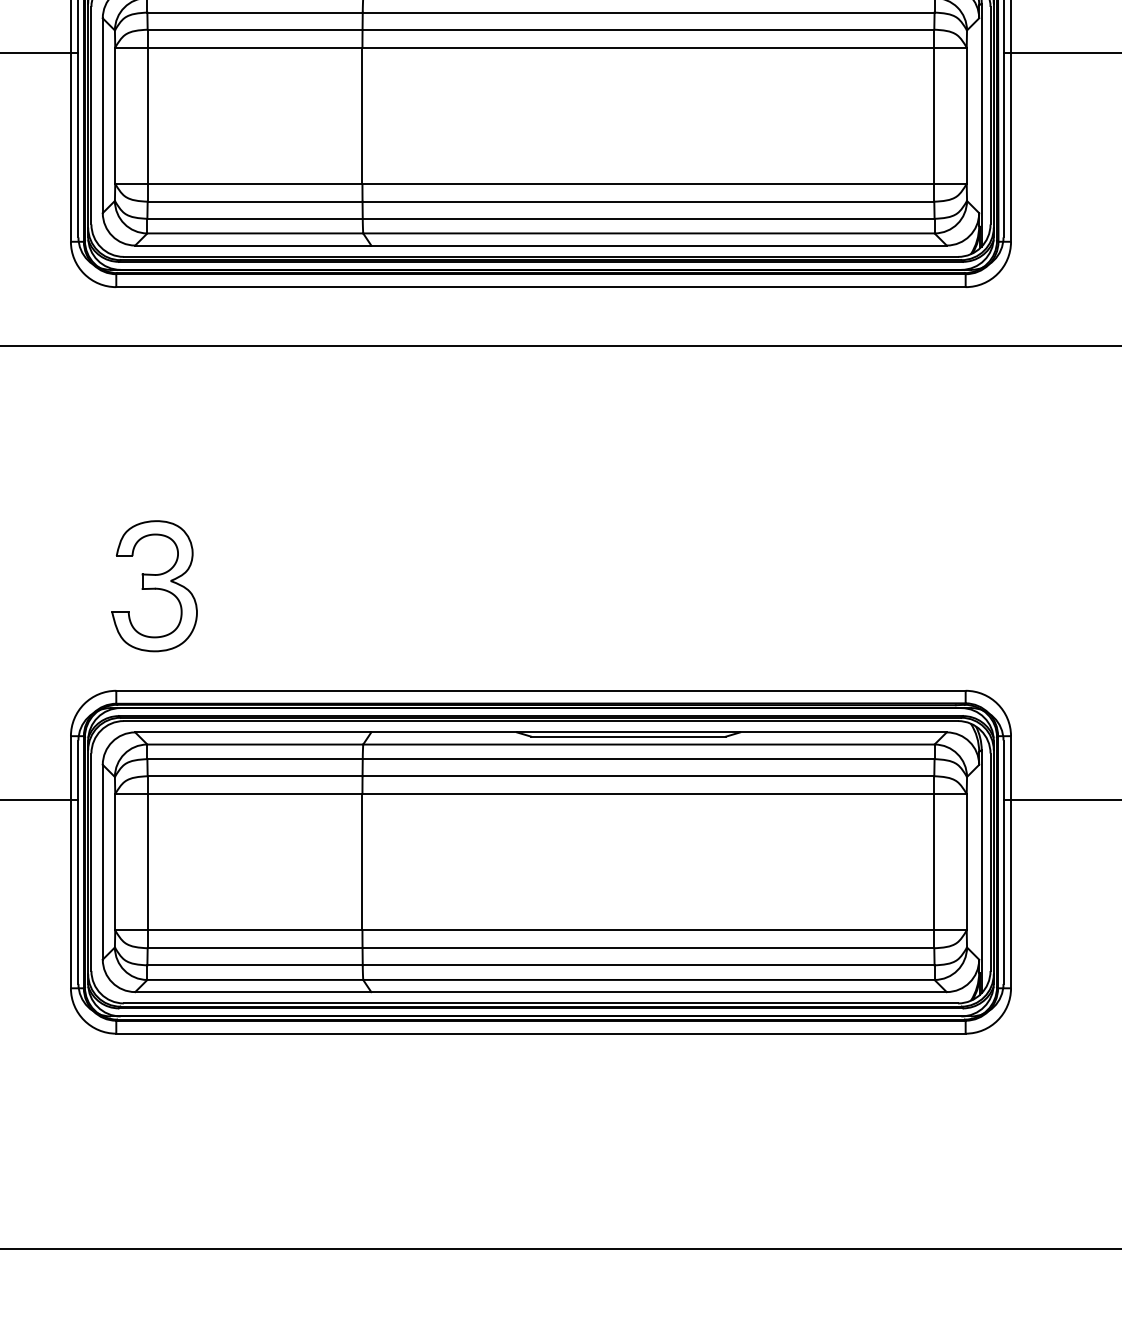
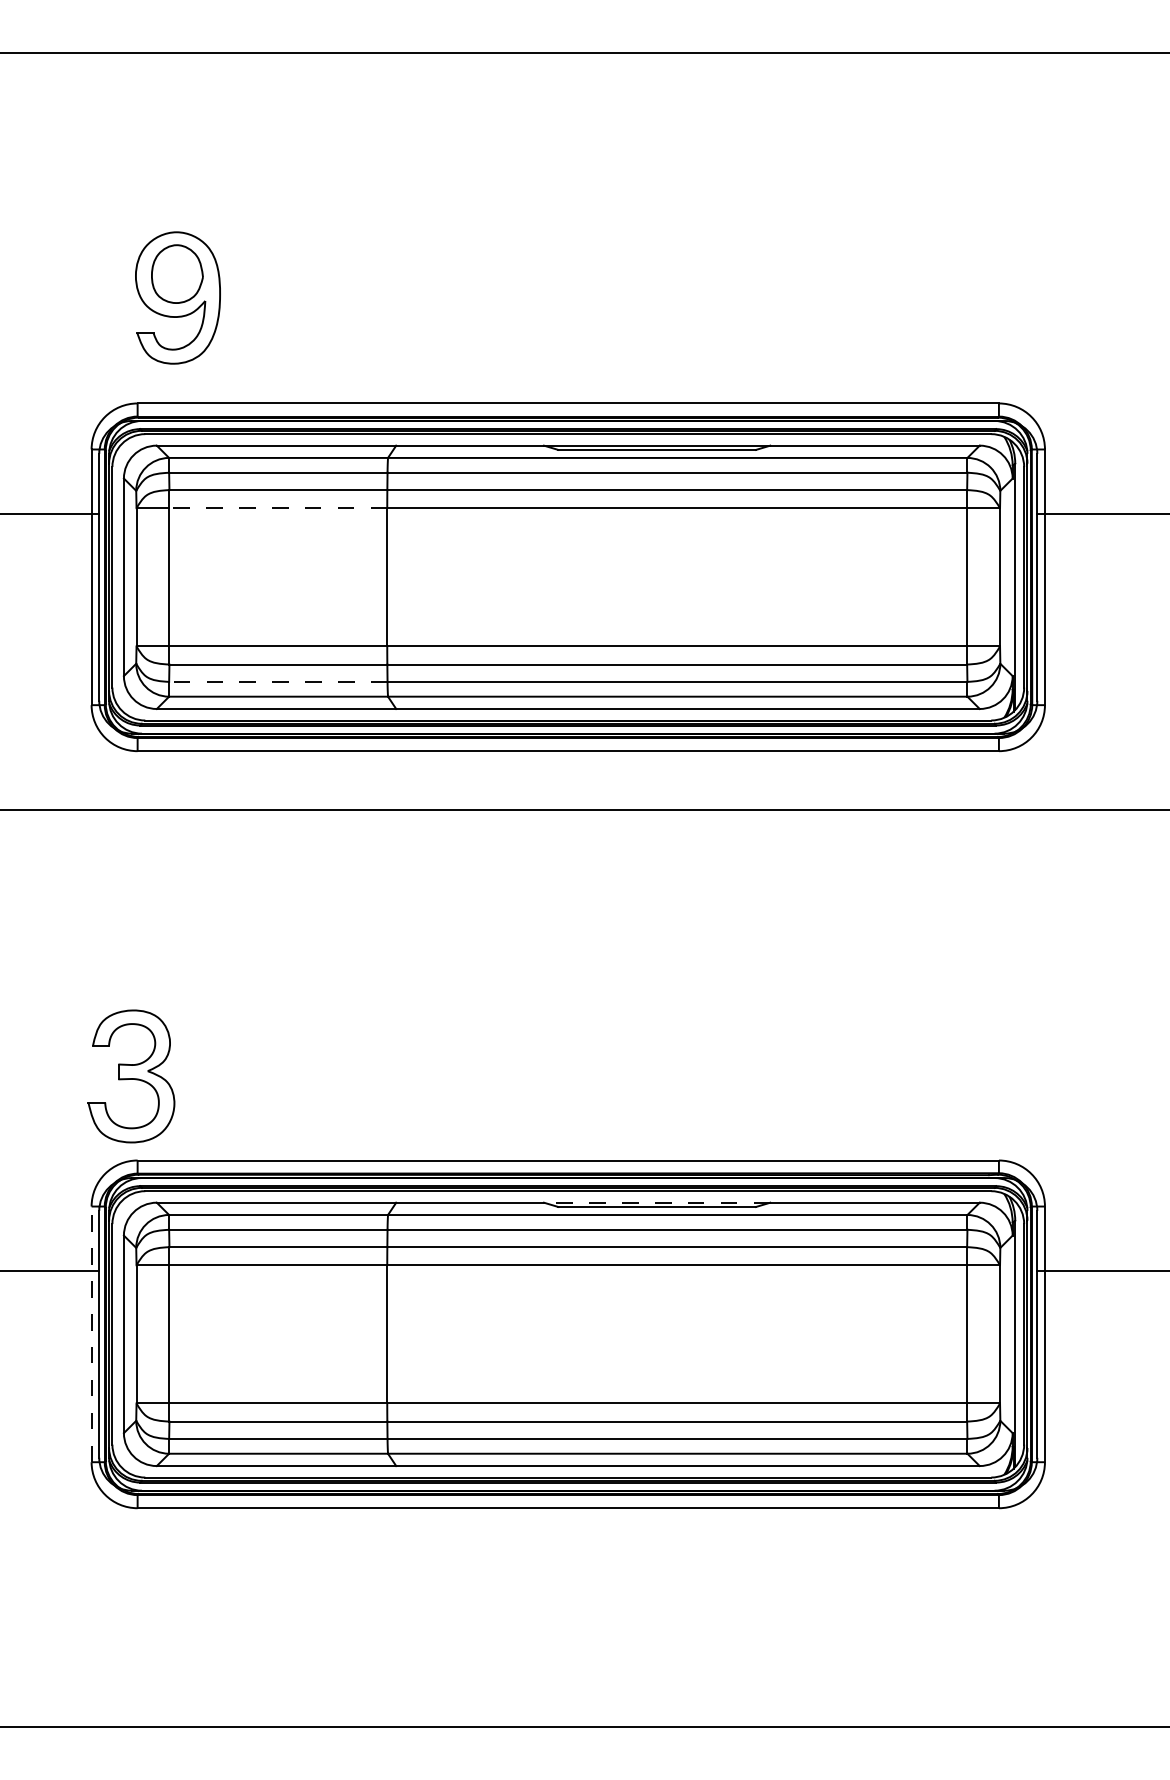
line: (255, 47) -> (278, 508), solid -> dashed
line: (254, 218) -> (277, 681), solid -> dashed
part: (154, 586) -> (131, 1076), moved
line: (627, 732) -> (656, 1202), solid -> dashed
line: (70, 862) -> (91, 1334), solid -> dashed

